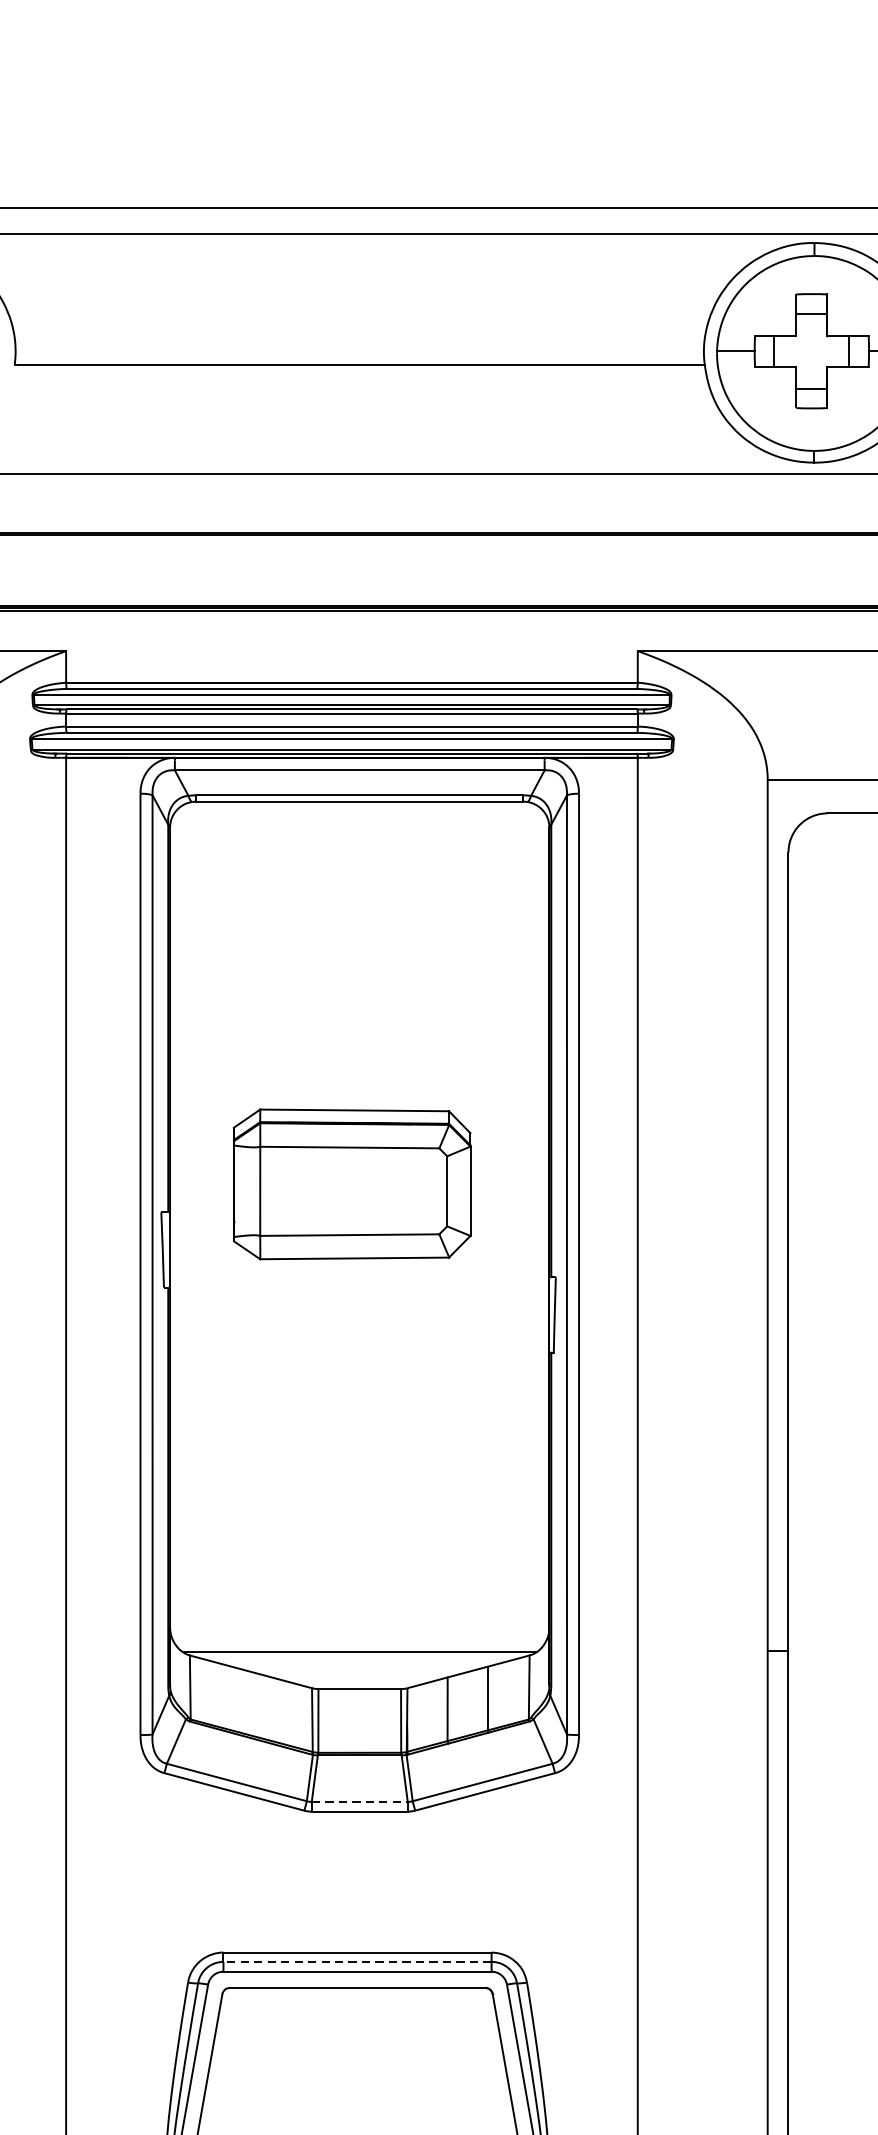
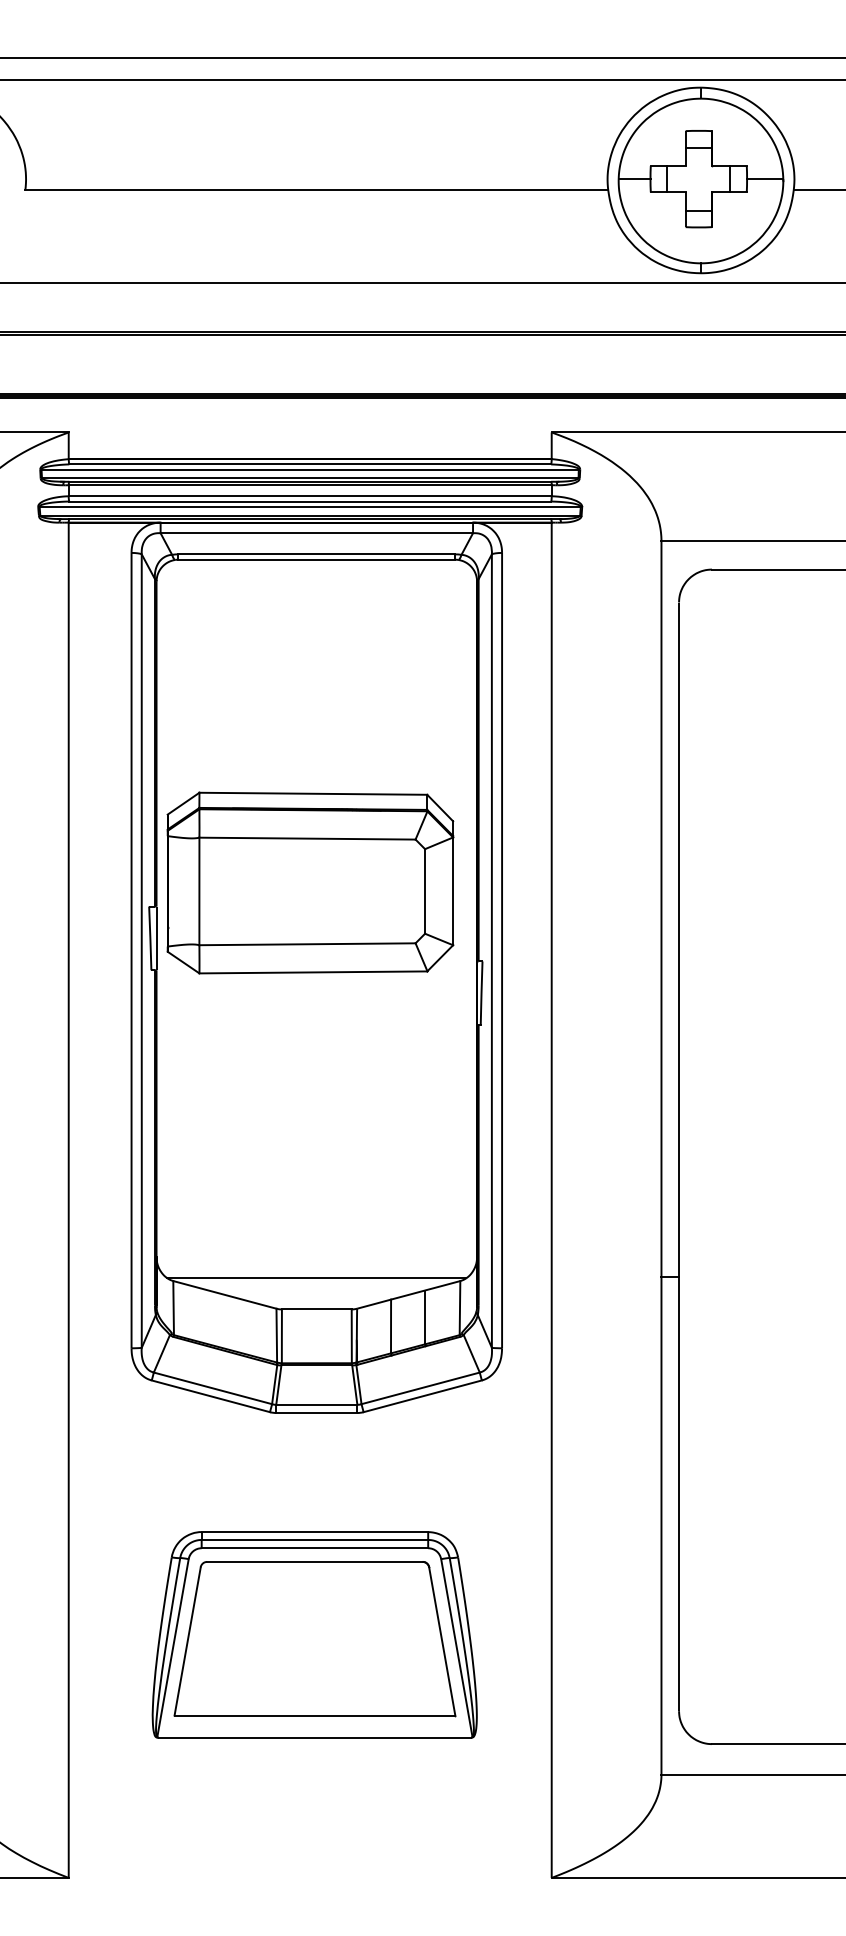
part: (352, 1183) -> (310, 882), size x1.43
line: (359, 1801) -> (316, 1404), dashed -> solid
line: (357, 1961) -> (314, 1539), dashed -> solid

